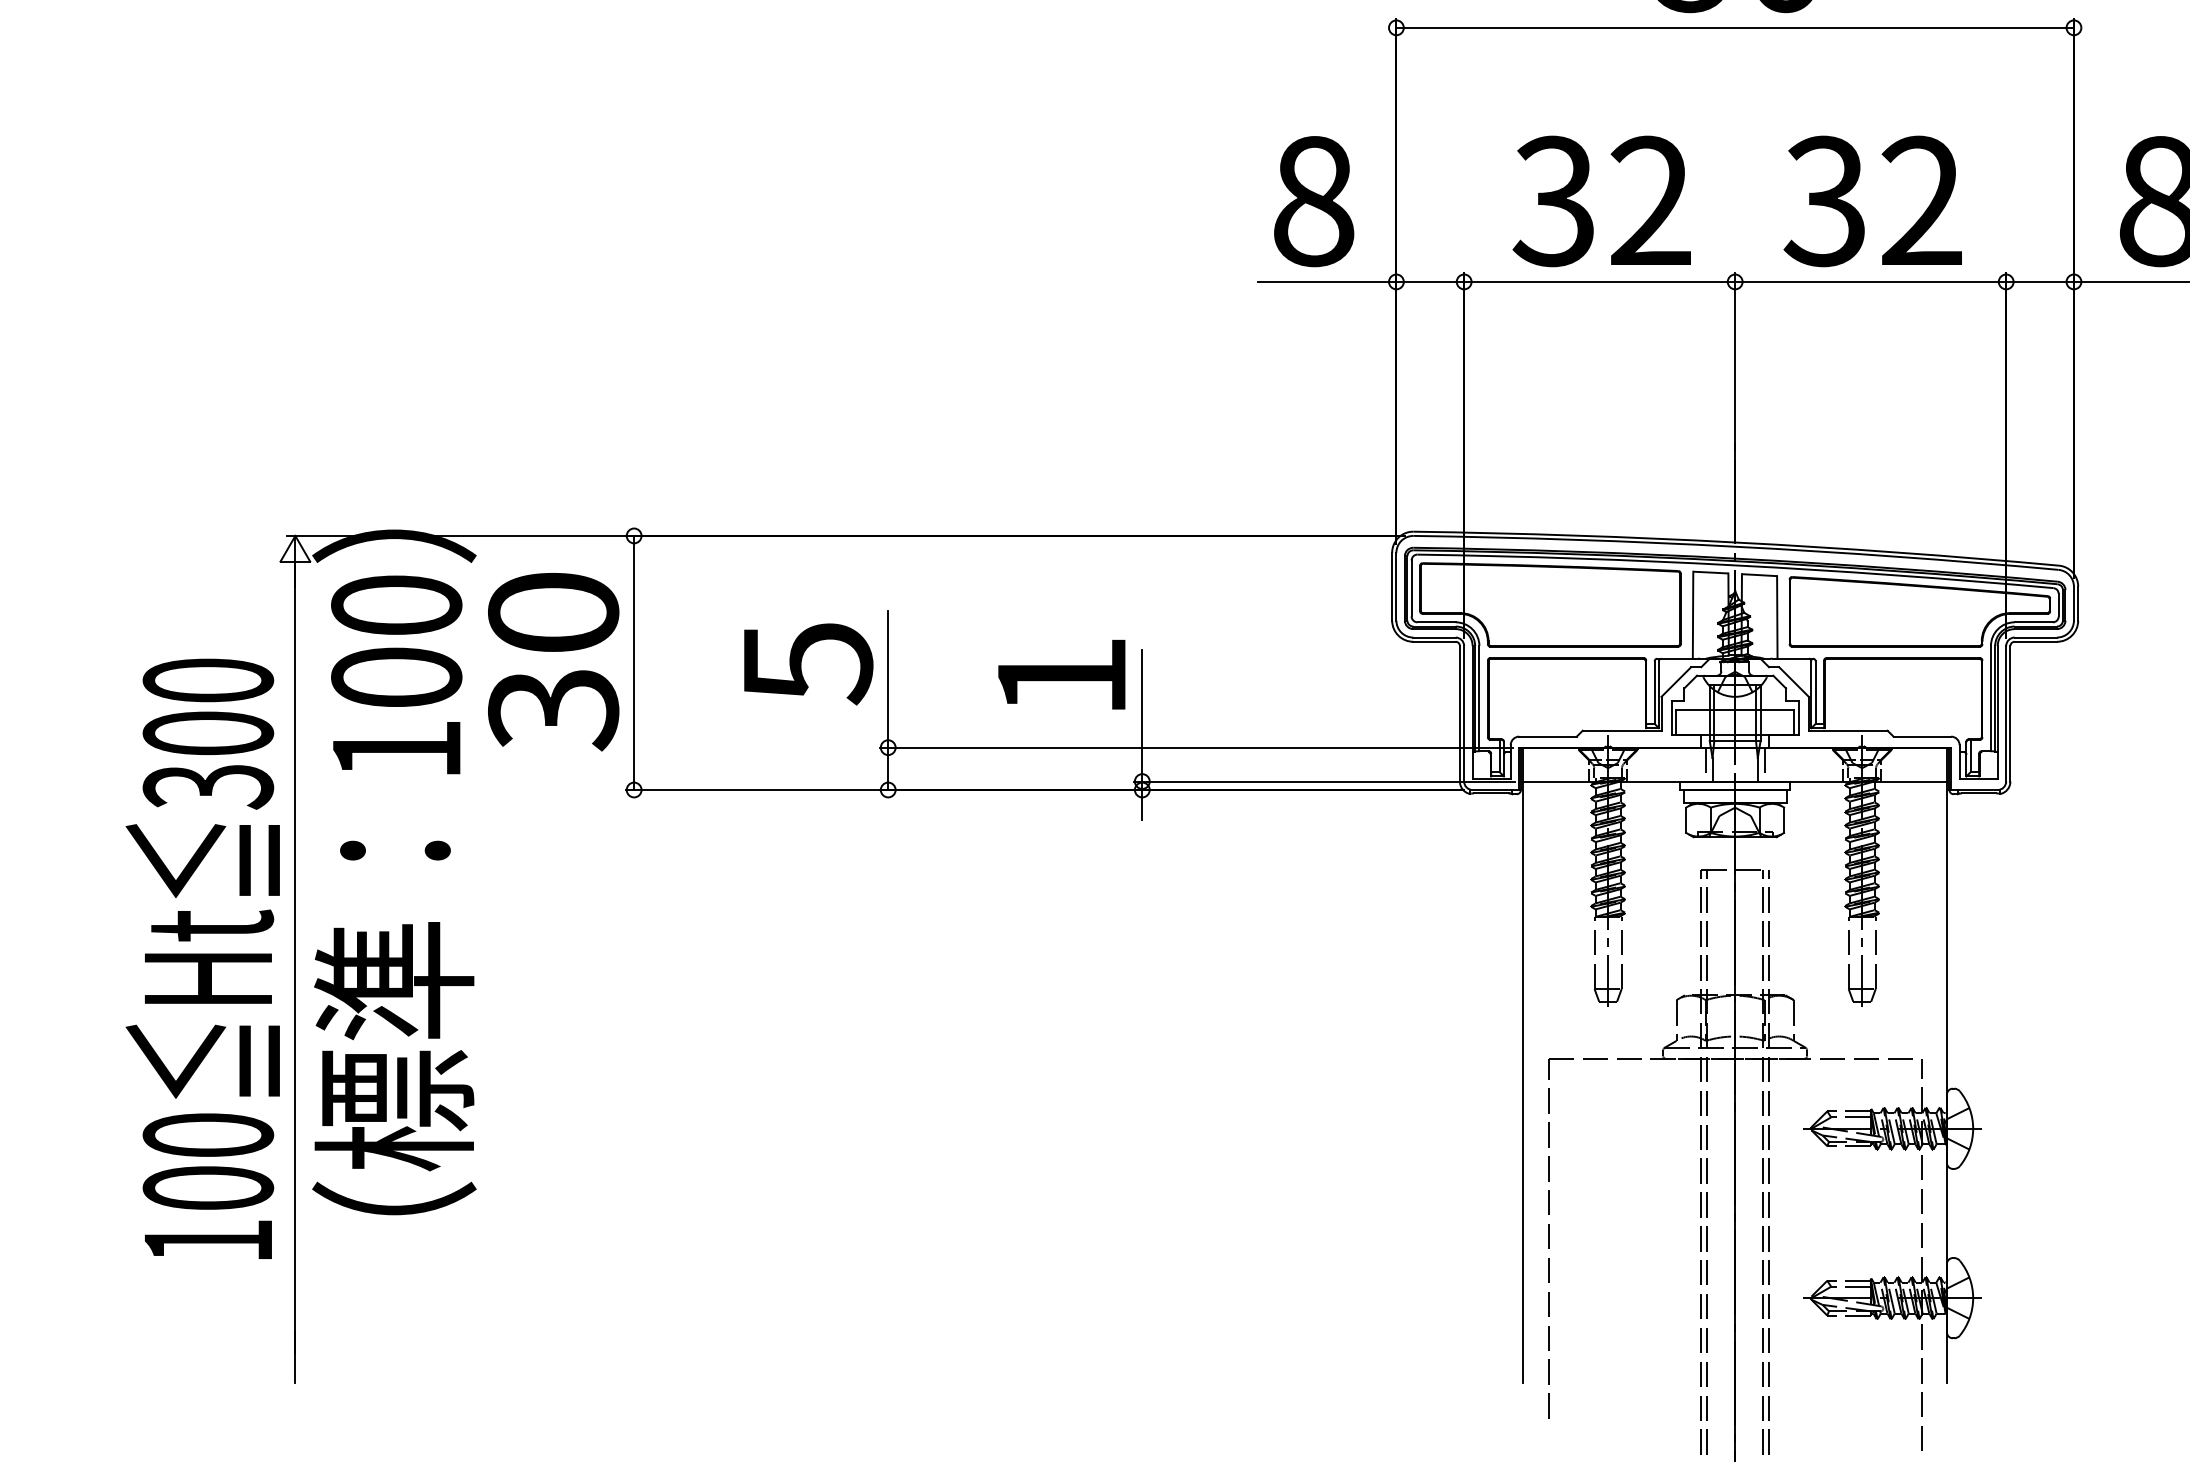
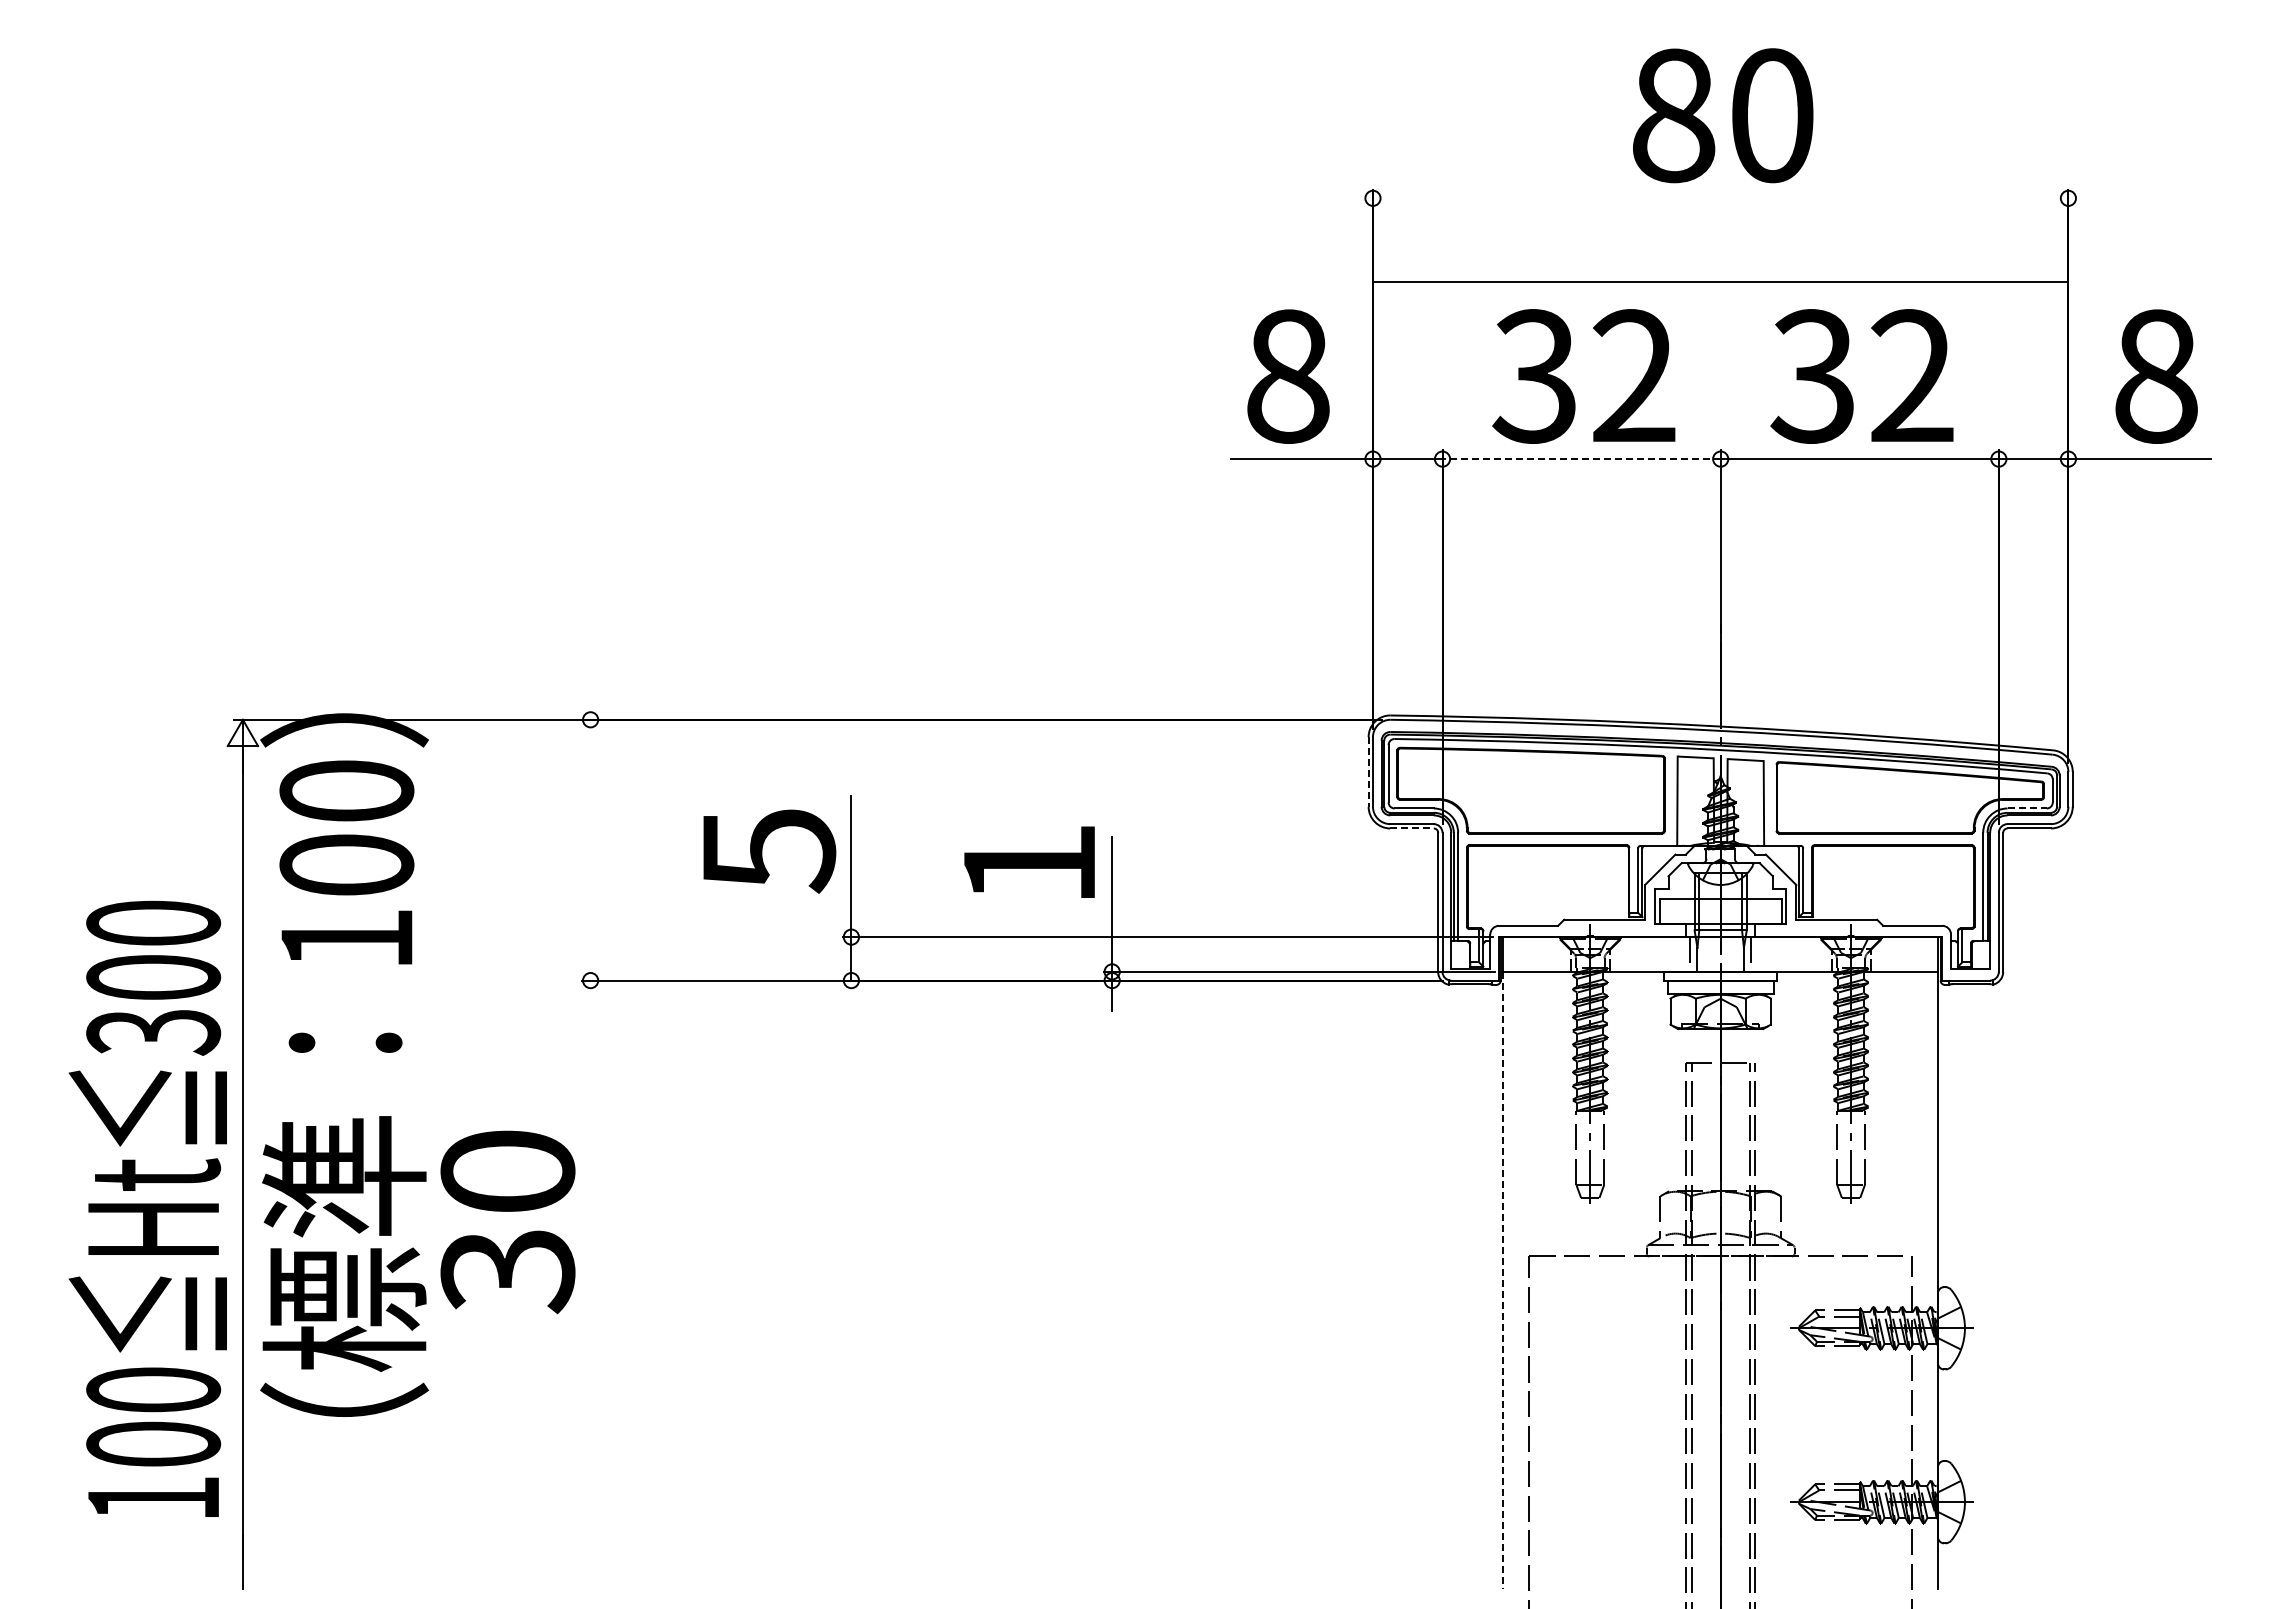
line: (1734, 28) -> (1720, 282), moved
line: (1599, 282) -> (1581, 459), solid -> dashed
line: (1392, 586) -> (1368, 771), solid -> dashed
line: (2034, 622) -> (2027, 808), solid -> dashed
line: (1434, 641) -> (1412, 828), solid -> dashed
text: (553, 662) -> (507, 1222), moved
line: (634, 662) -> (590, 849), removed
text: (202, 958) -> (147, 1208), moved
line: (1523, 1082) -> (1503, 1280), solid -> dashed

